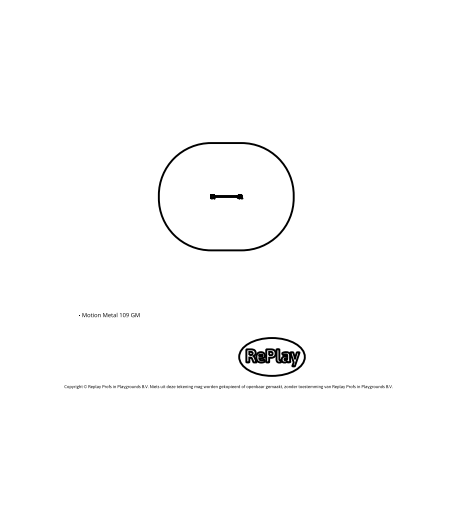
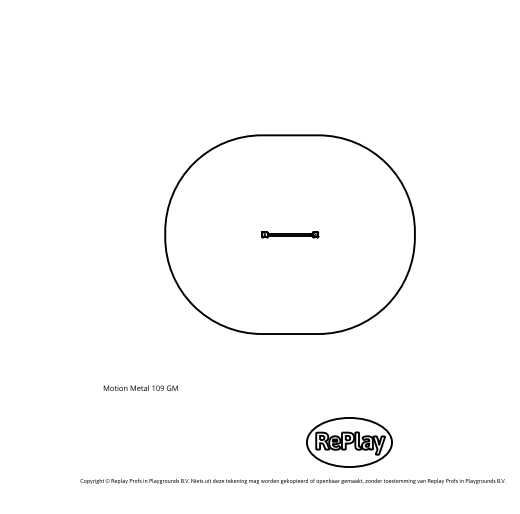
part: (226, 196) -> (290, 234), size x1.43

